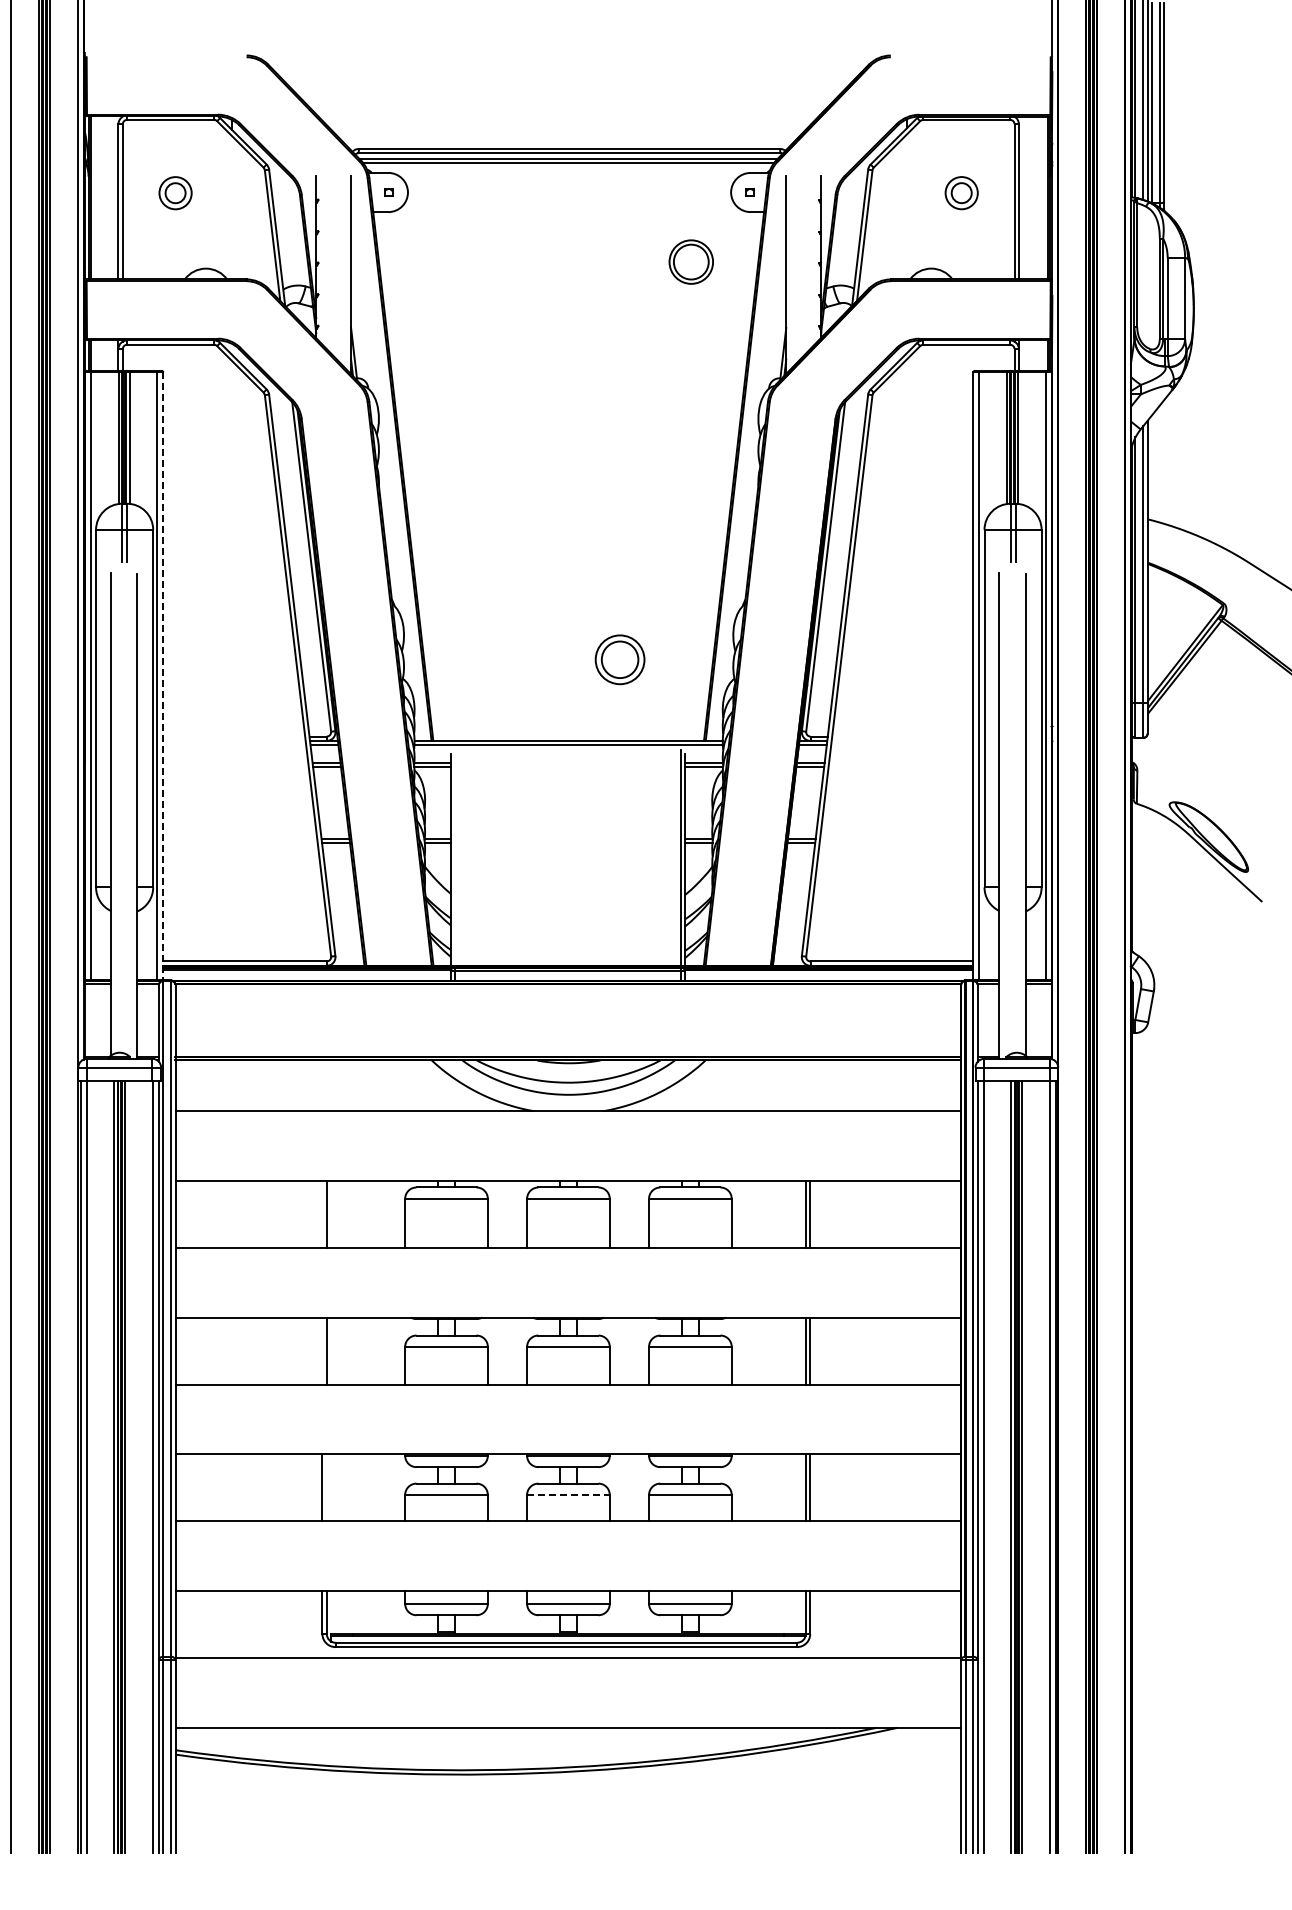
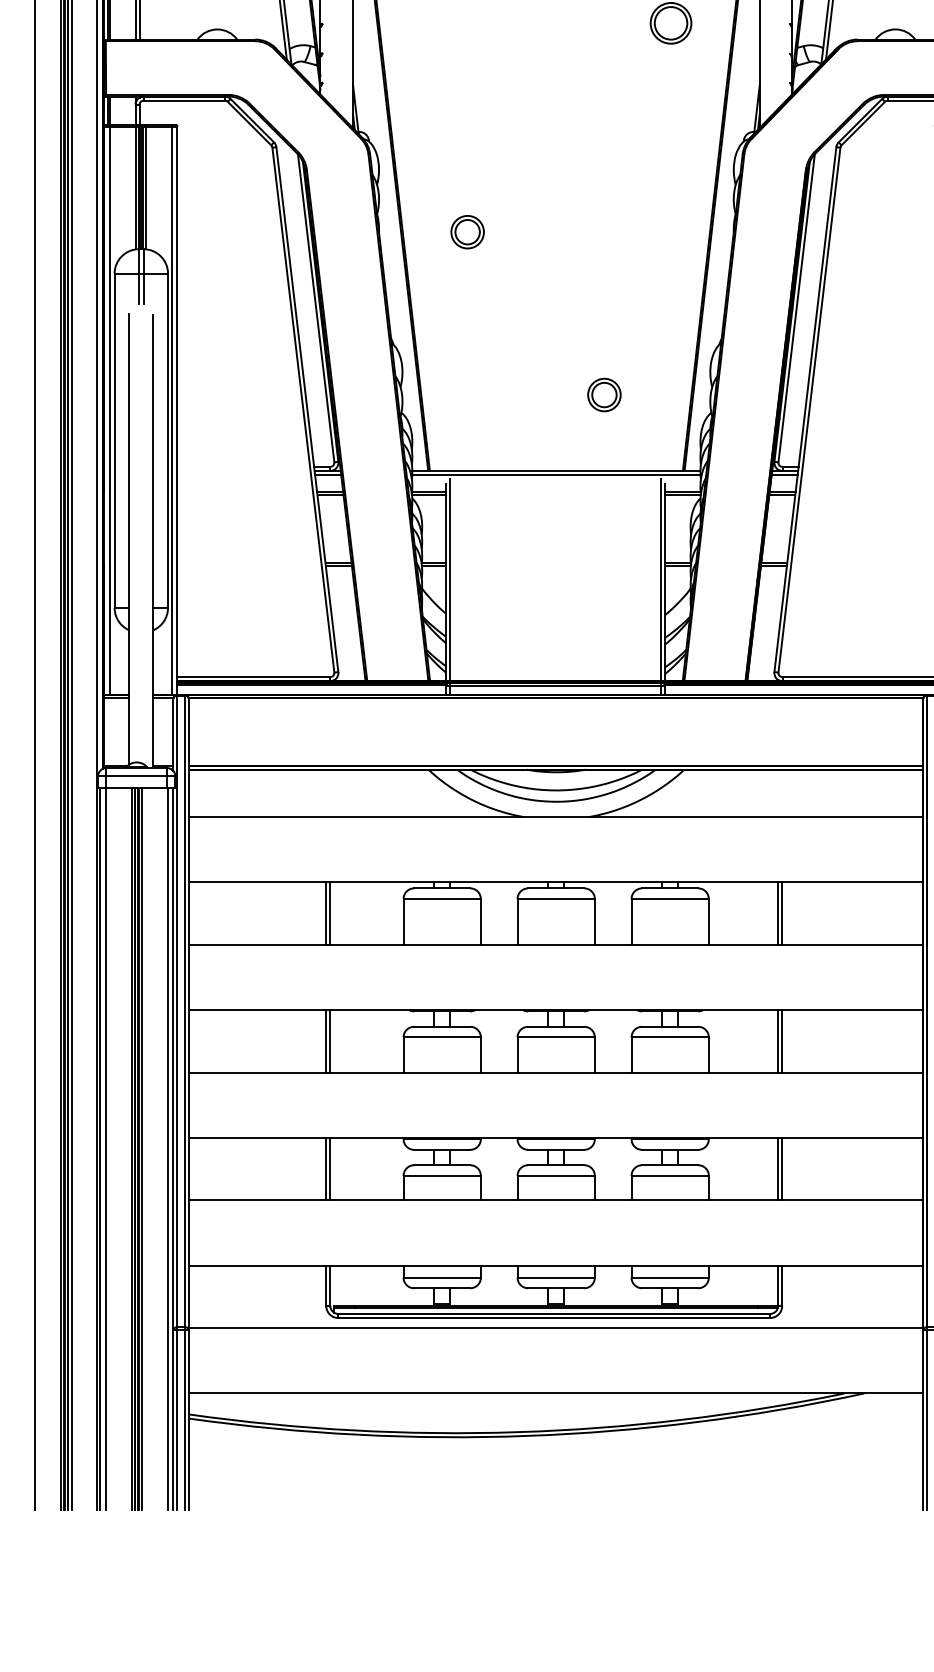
part: (473, 485) -> (467, 232), added
part: (619, 659) -> (603, 394), size x0.71
line: (163, 676) -> (177, 410), dashed -> solid
line: (455, 857) -> (450, 579), added
line: (322, 1213) -> (326, 912), added
line: (322, 1350) -> (326, 1040), added
line: (326, 1487) -> (330, 1168), added
line: (568, 1494) -> (556, 1175), dashed -> solid

